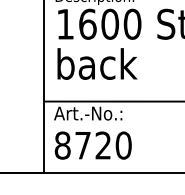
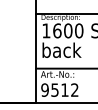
text: (92, 144) -> (59, 89), 8720 -> 9512

